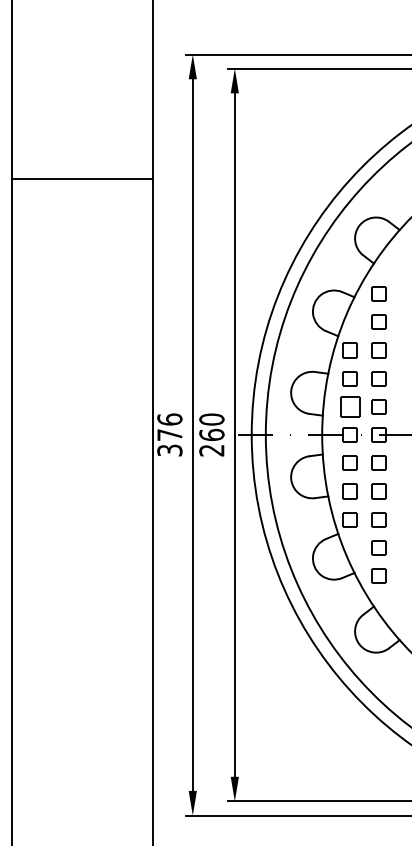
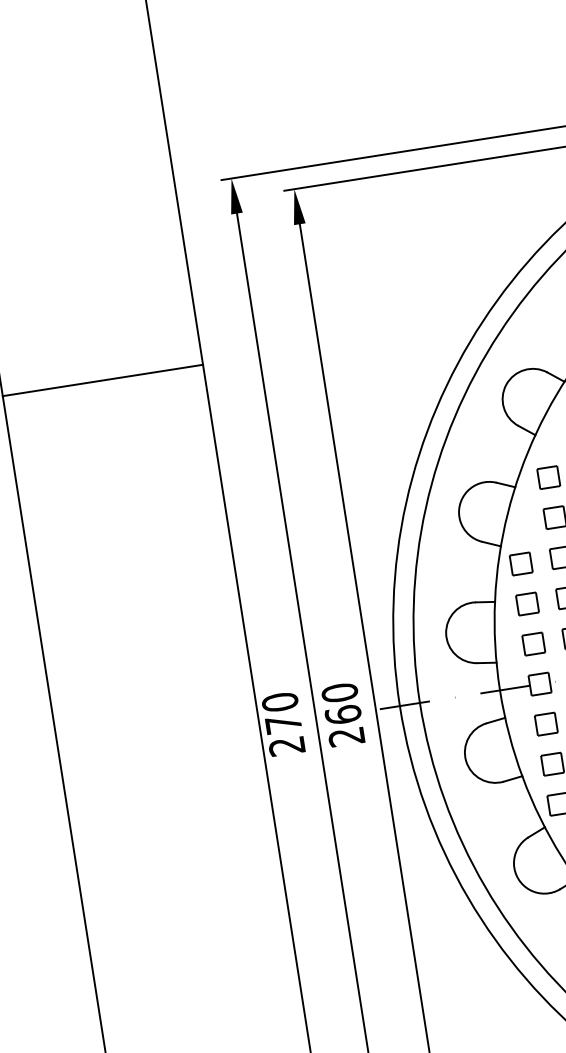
part: (349, 406) -> (532, 643), size x0.71
text: (169, 434) -> (282, 723), 376 -> 270

